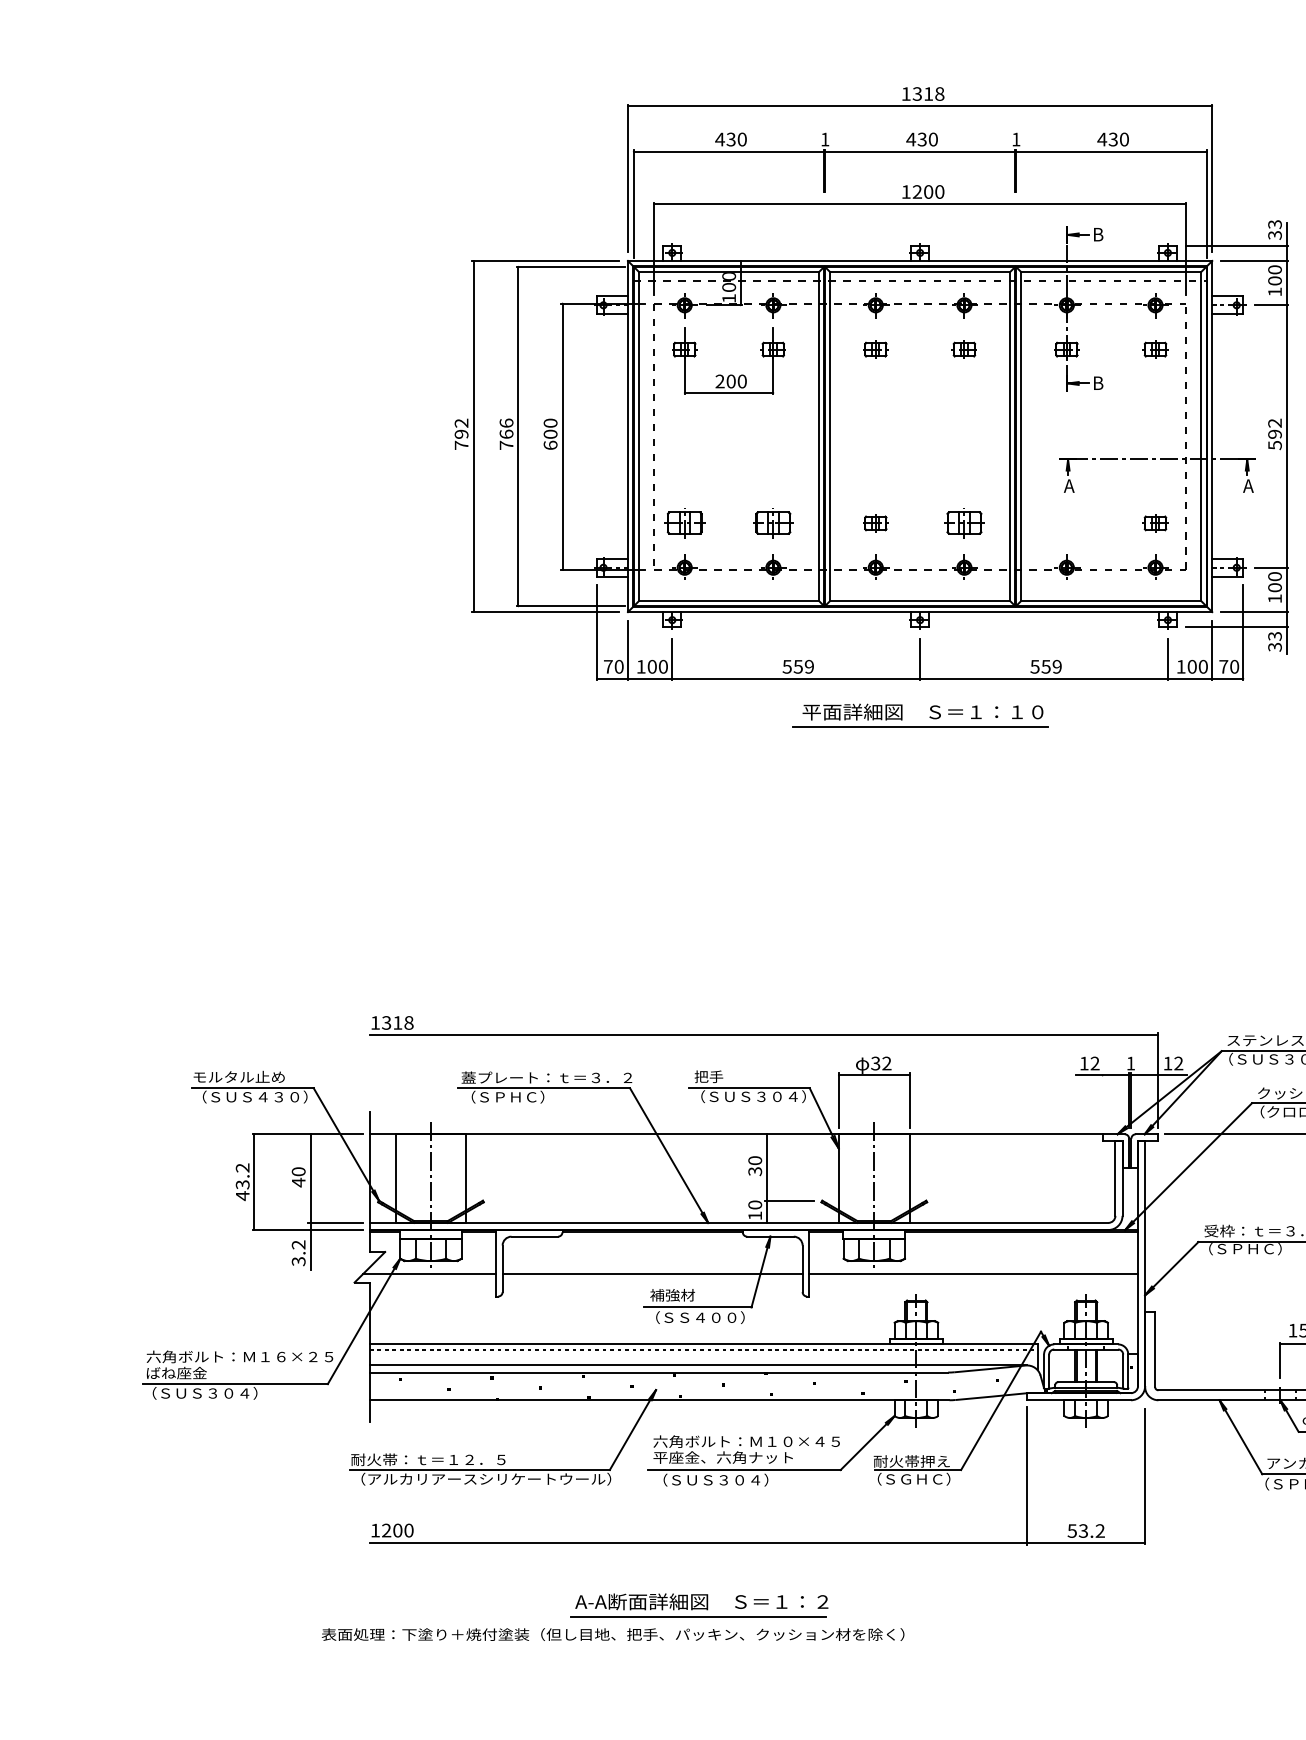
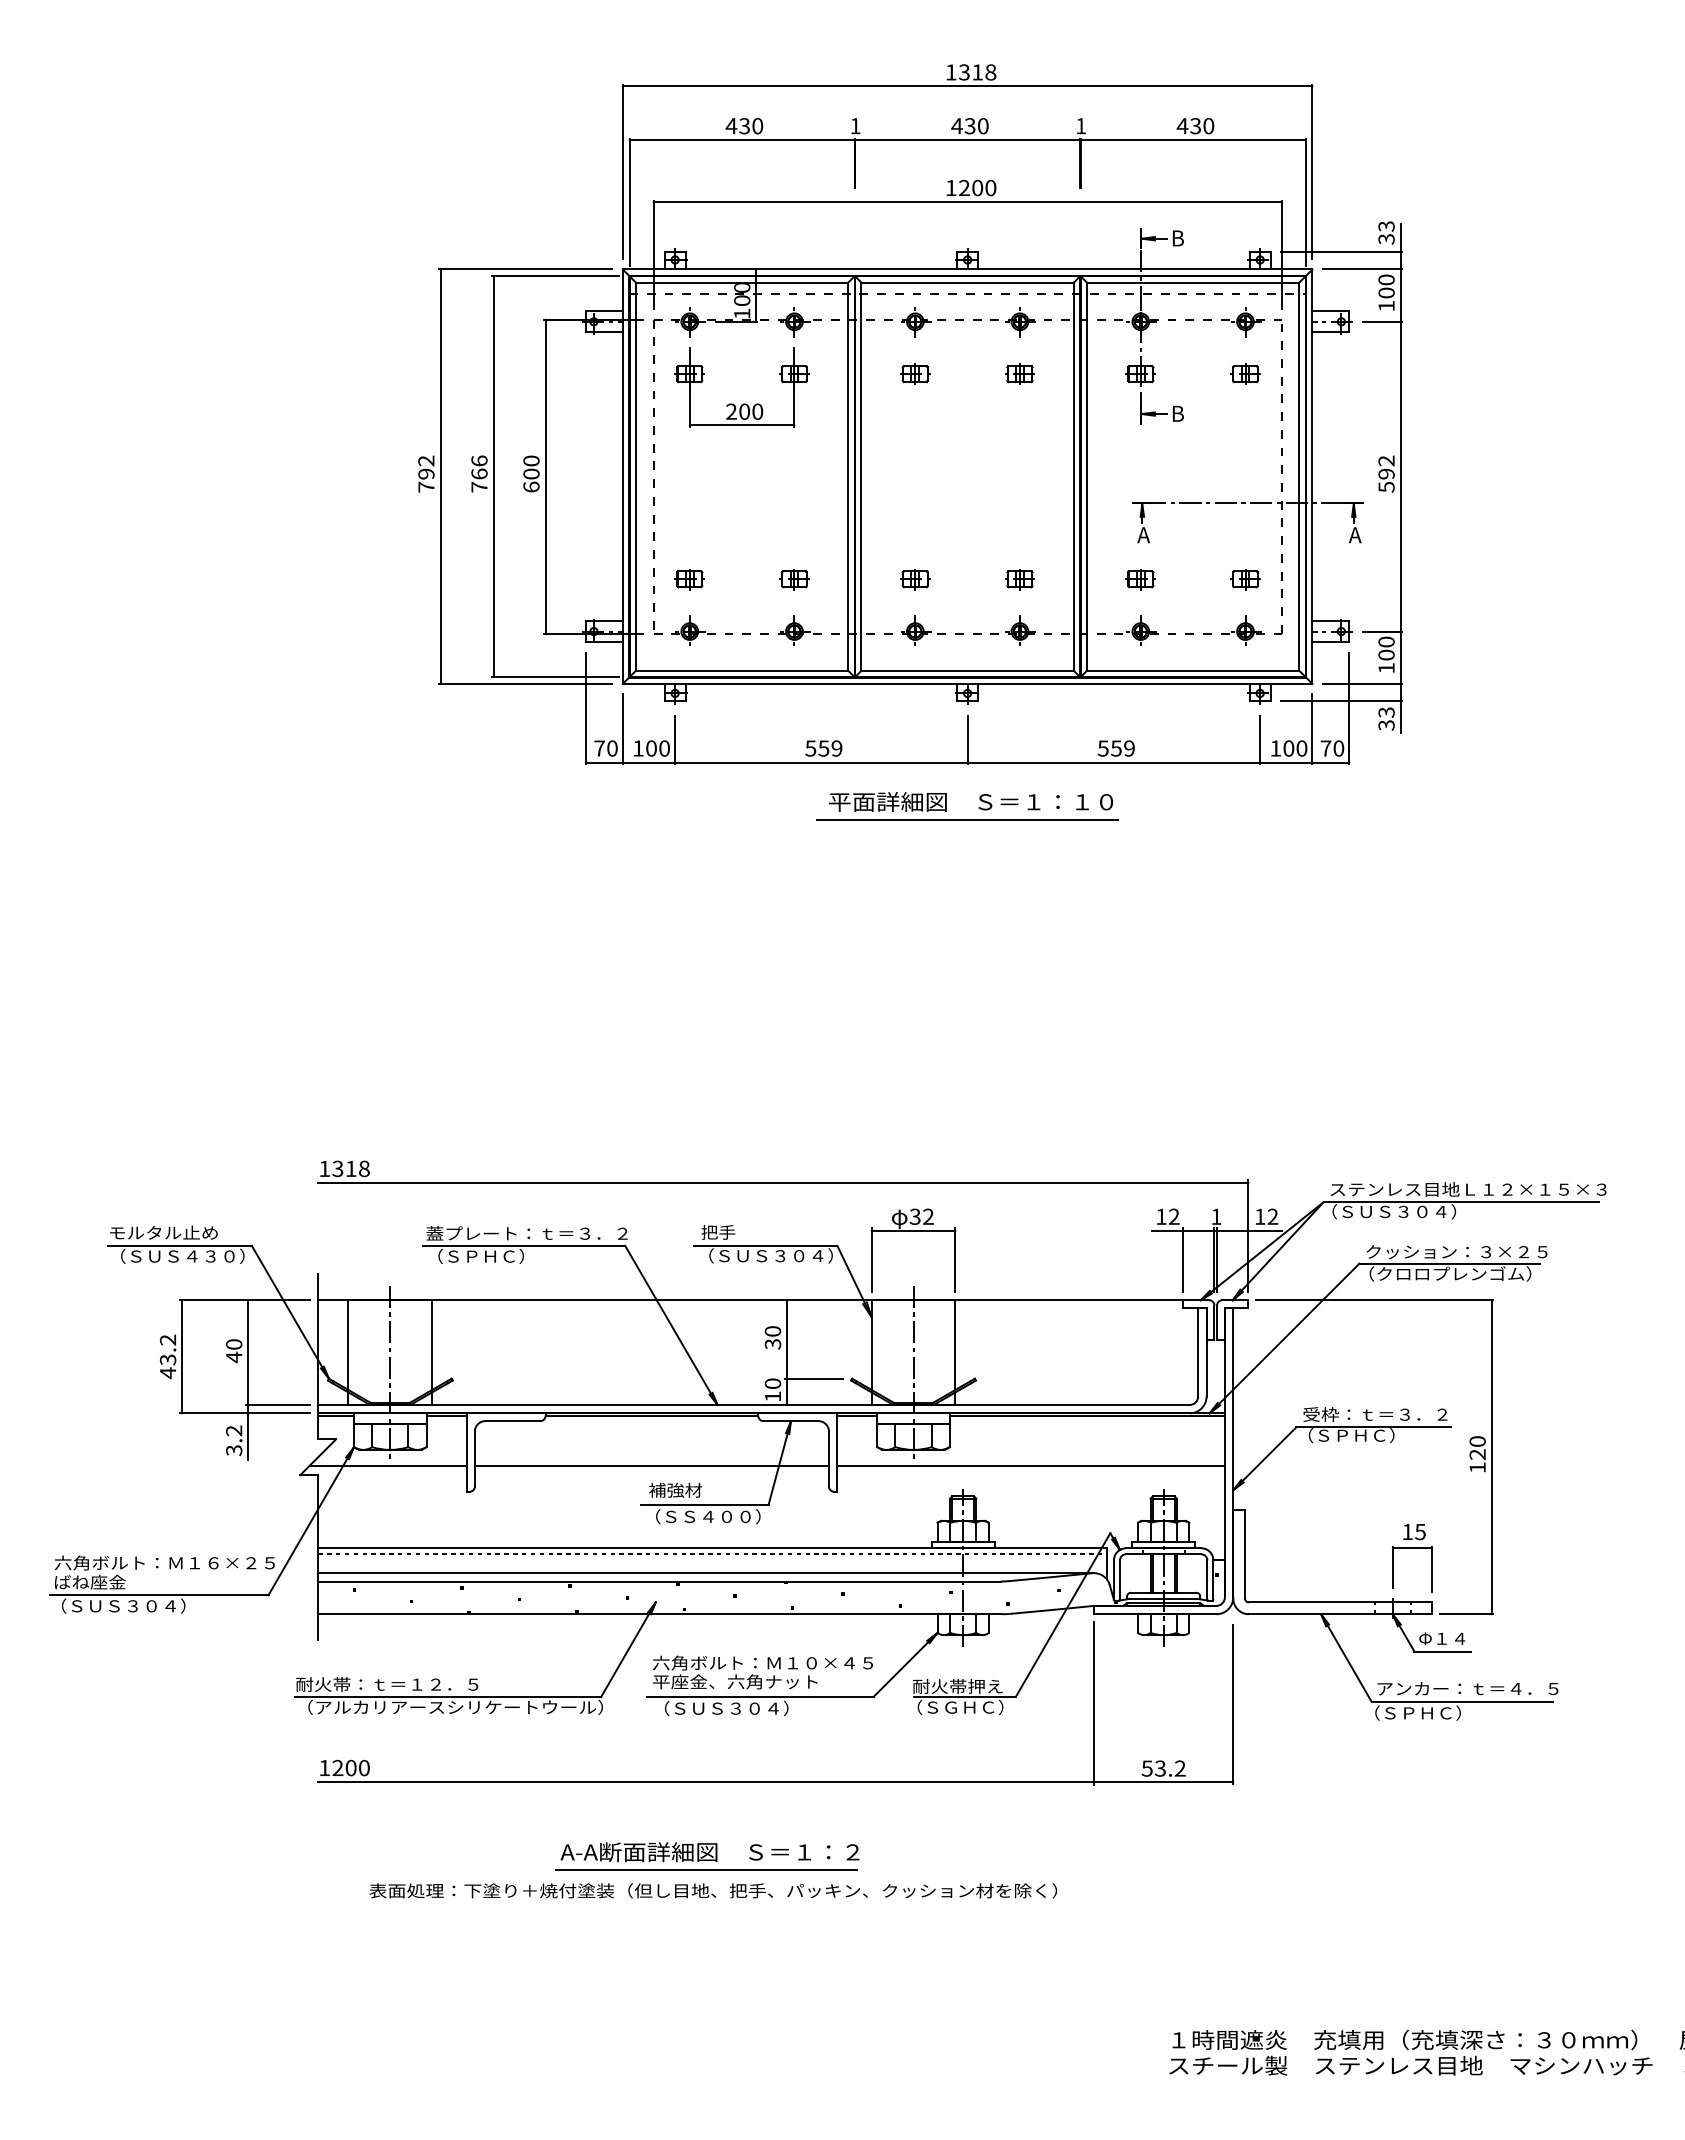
part: (684, 523) -> (689, 579), size x0.62
part: (773, 523) -> (794, 579), size x0.62
part: (964, 523) -> (1019, 579), size x0.62
part: (1066, 523) -> (1140, 579), added
line: (1102, 1100) -> (1183, 1260), added
text: (613, 1634) -> (713, 1890), moved

